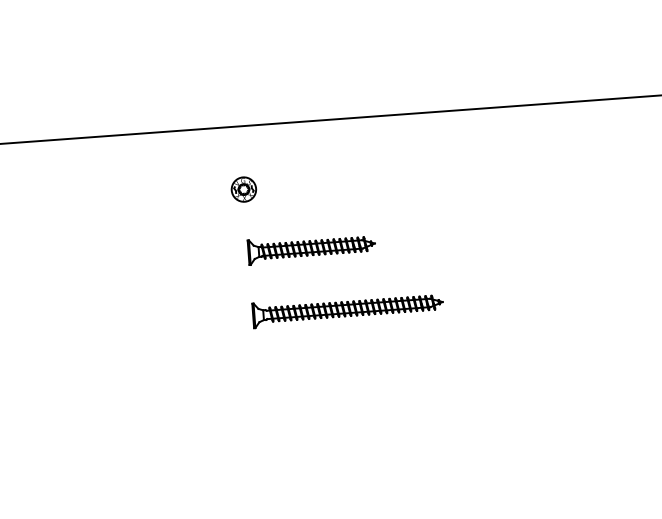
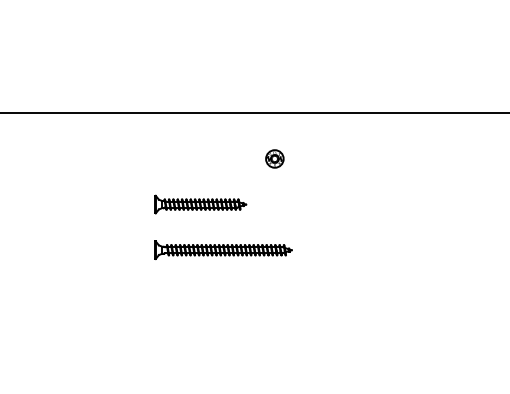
part: (243, 188) -> (274, 158), moved

